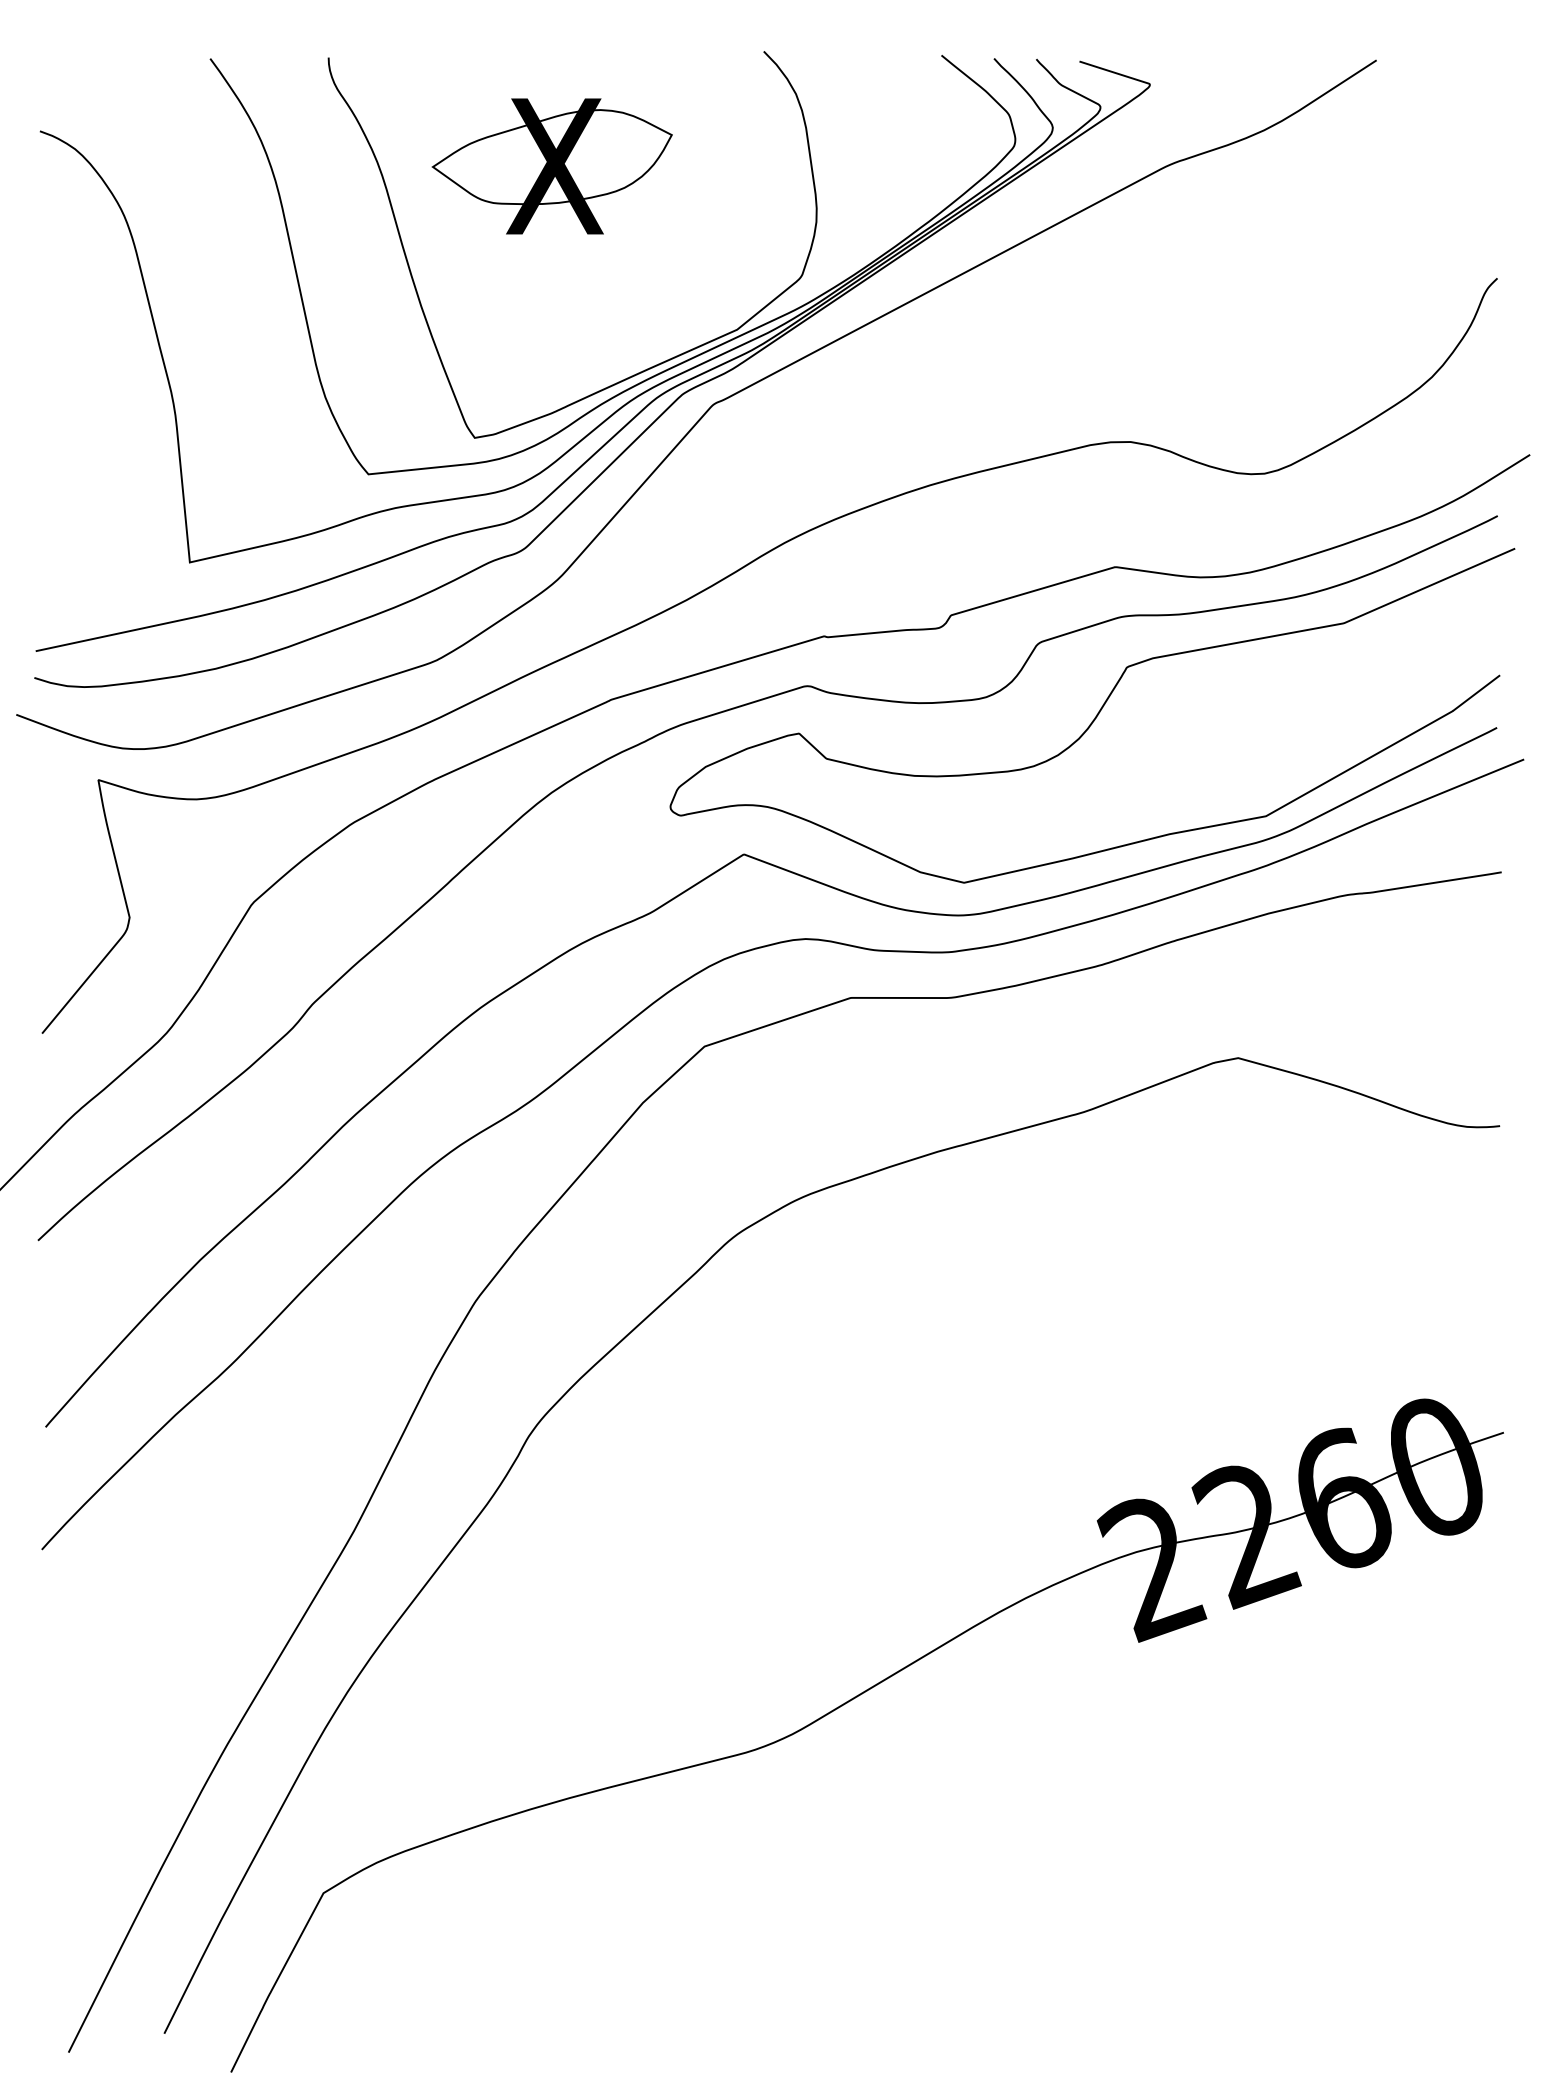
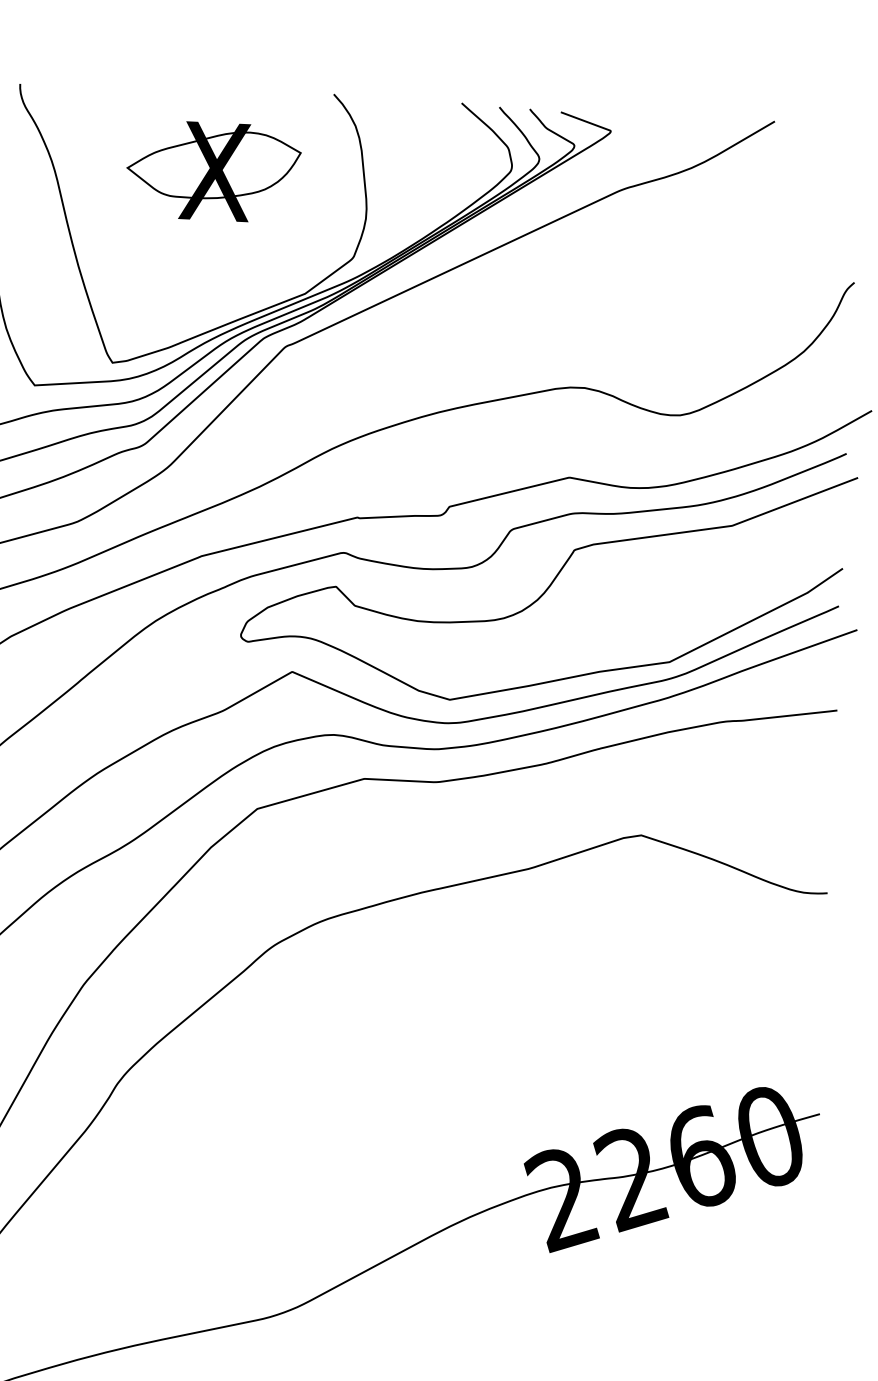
part: (551, 166) -> (213, 171), moved

